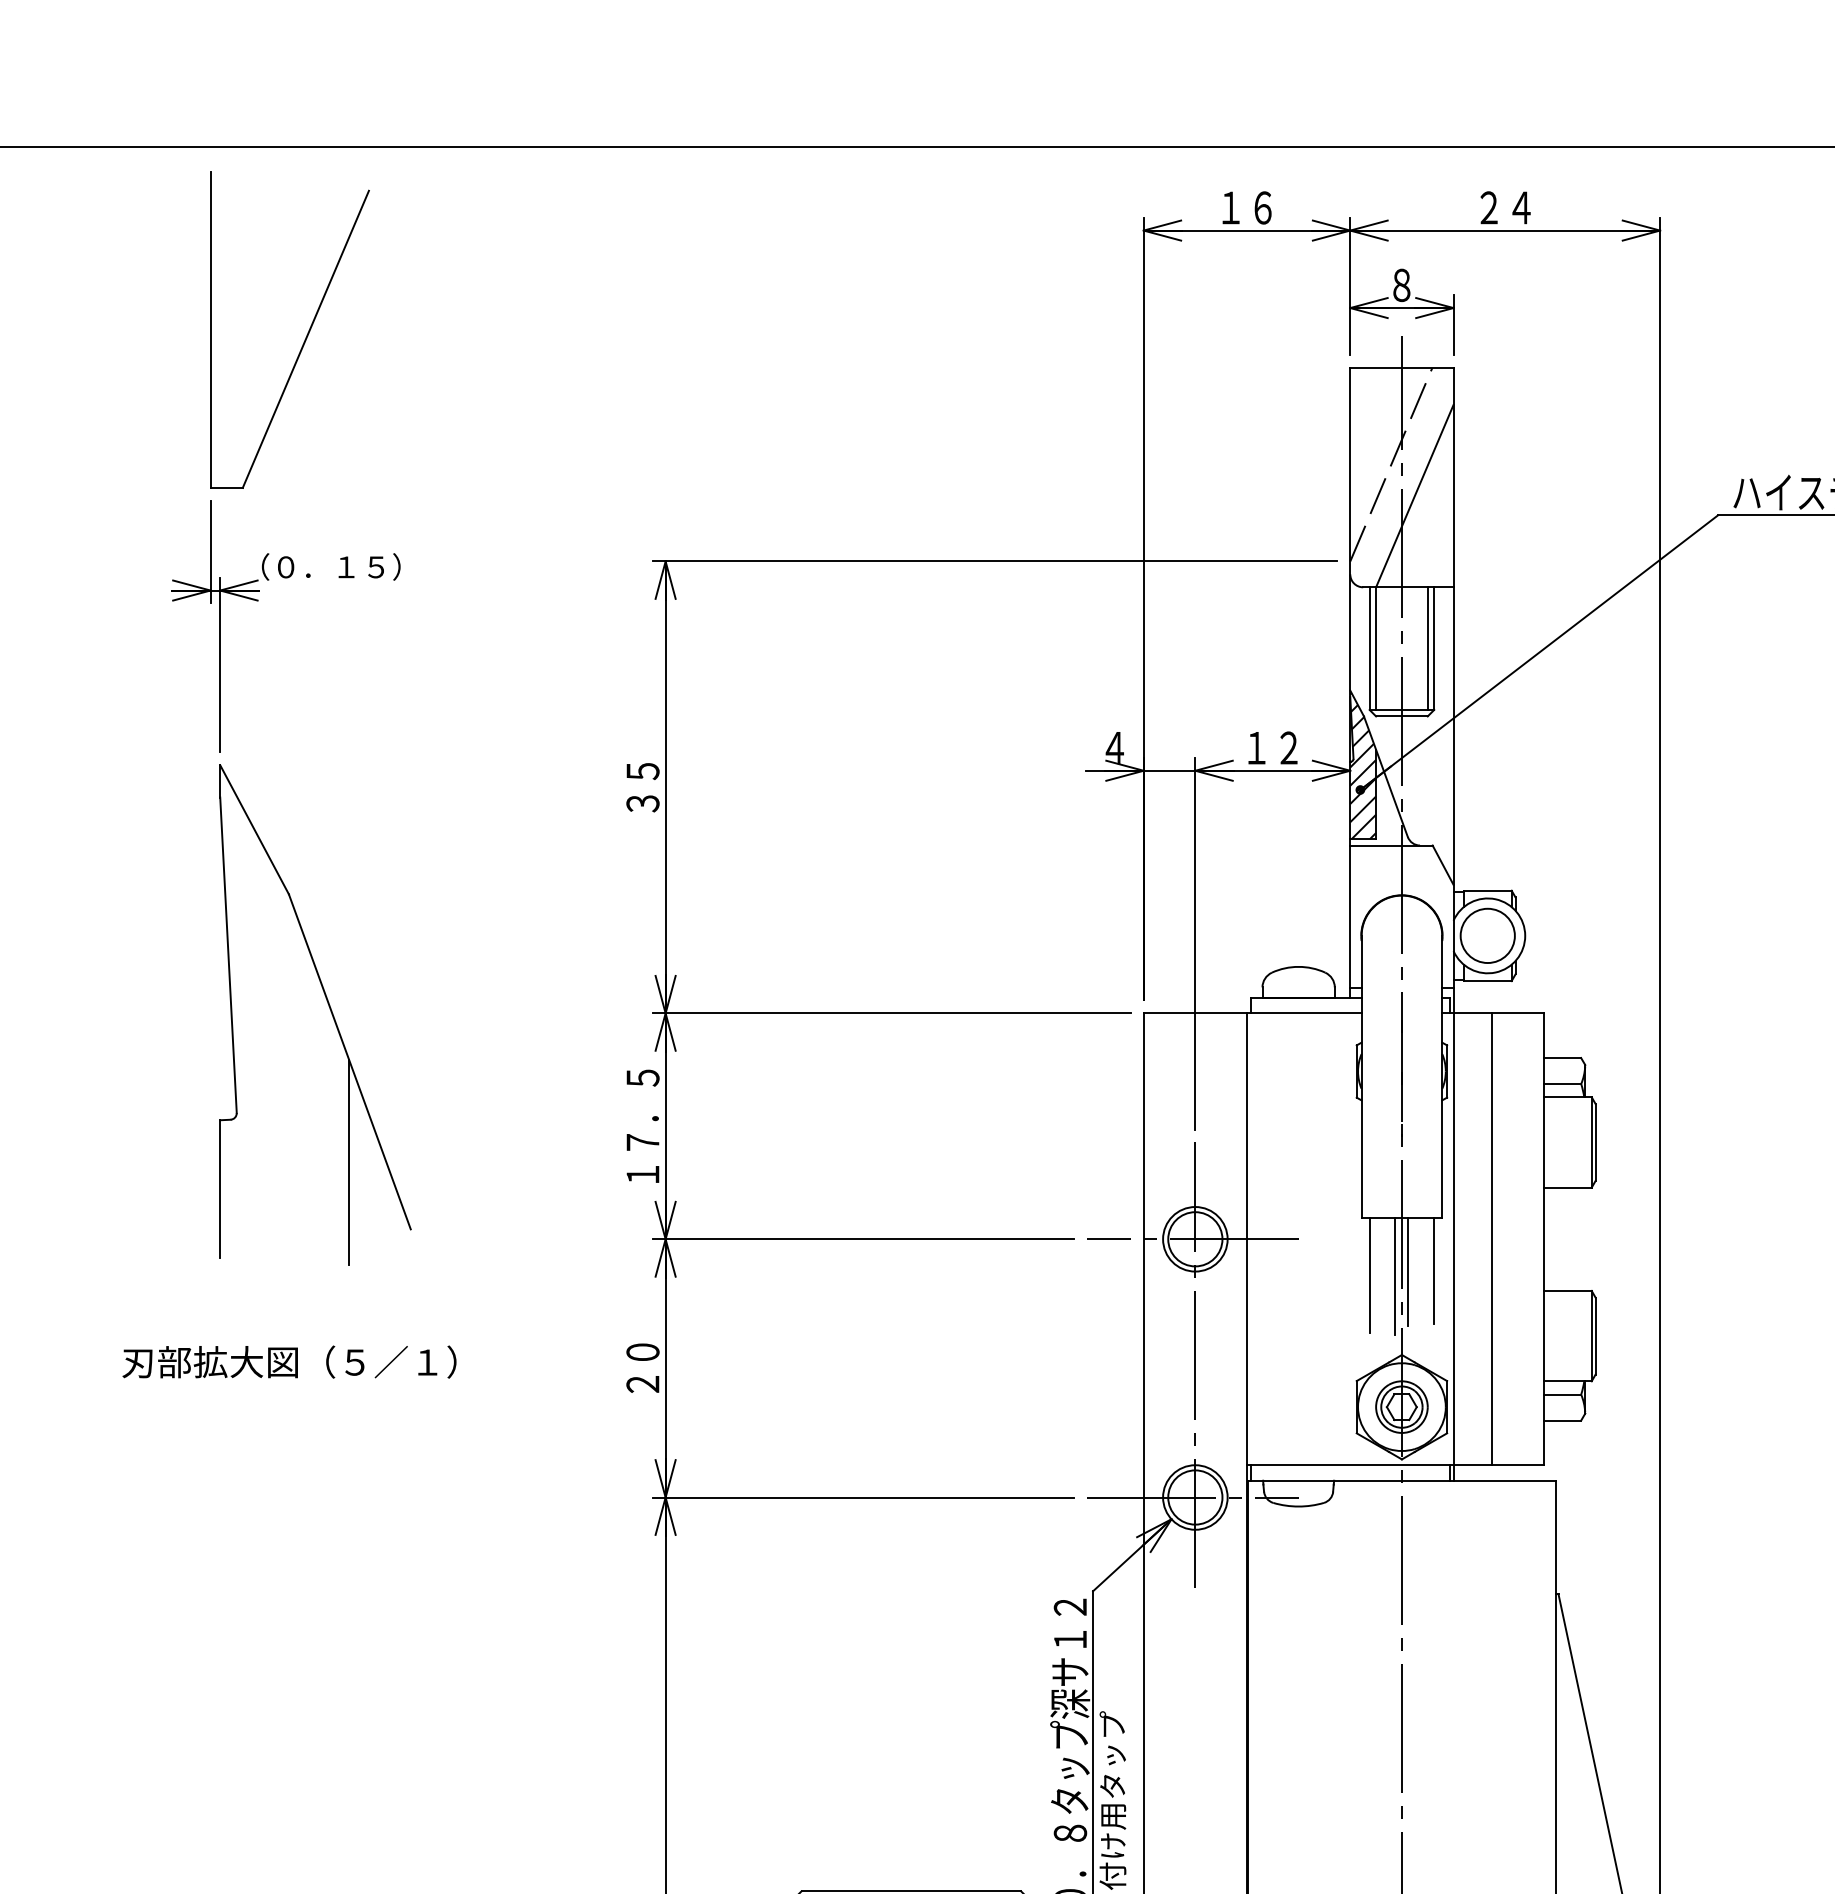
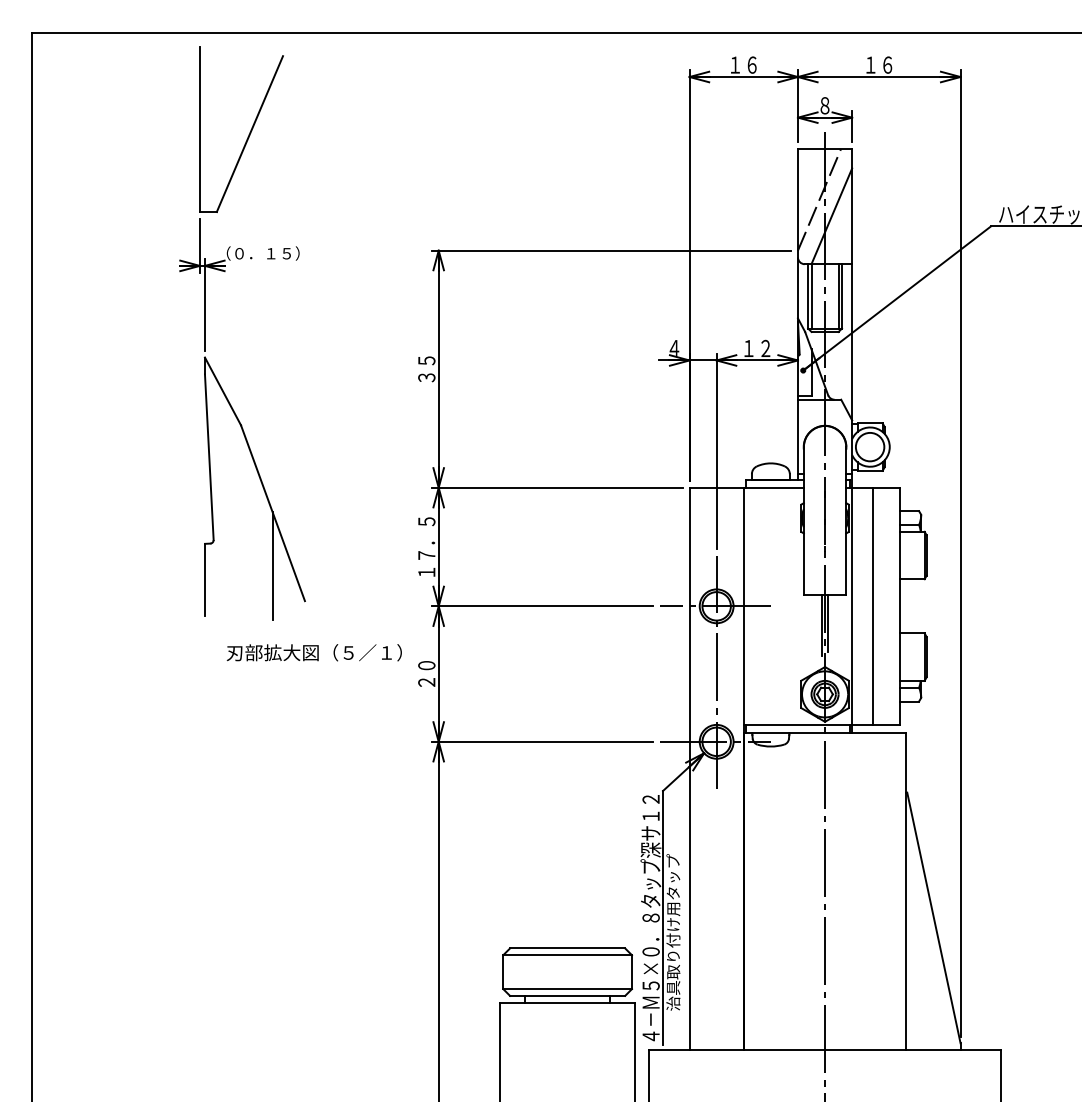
text: (1505, 206) -> (879, 64), ２４ -> １６
hatch: (1362, 765) -> (804, 357), removed
line: (1435, 1270) -> (842, 622), removed
line: (1370, 1275) -> (808, 625), removed
text: (287, 1361) -> (313, 652), moved

